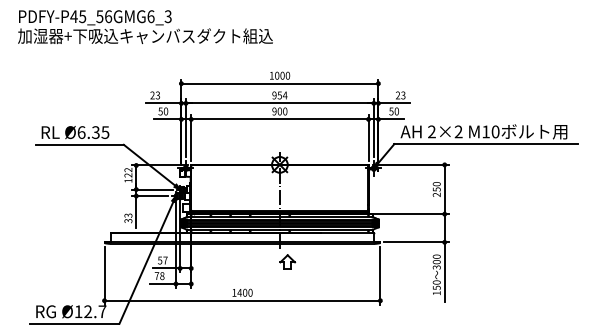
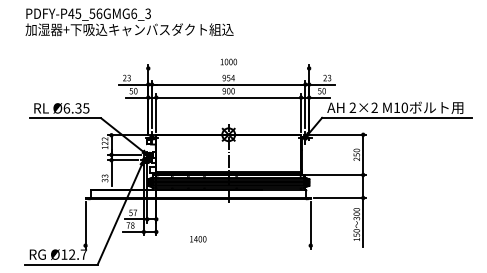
text: (145, 27) -> (129, 22), moved
line: (279, 83) -> (228, 68), removed
part: (287, 261) -> (234, 213), removed
line: (242, 300) -> (198, 245), removed

